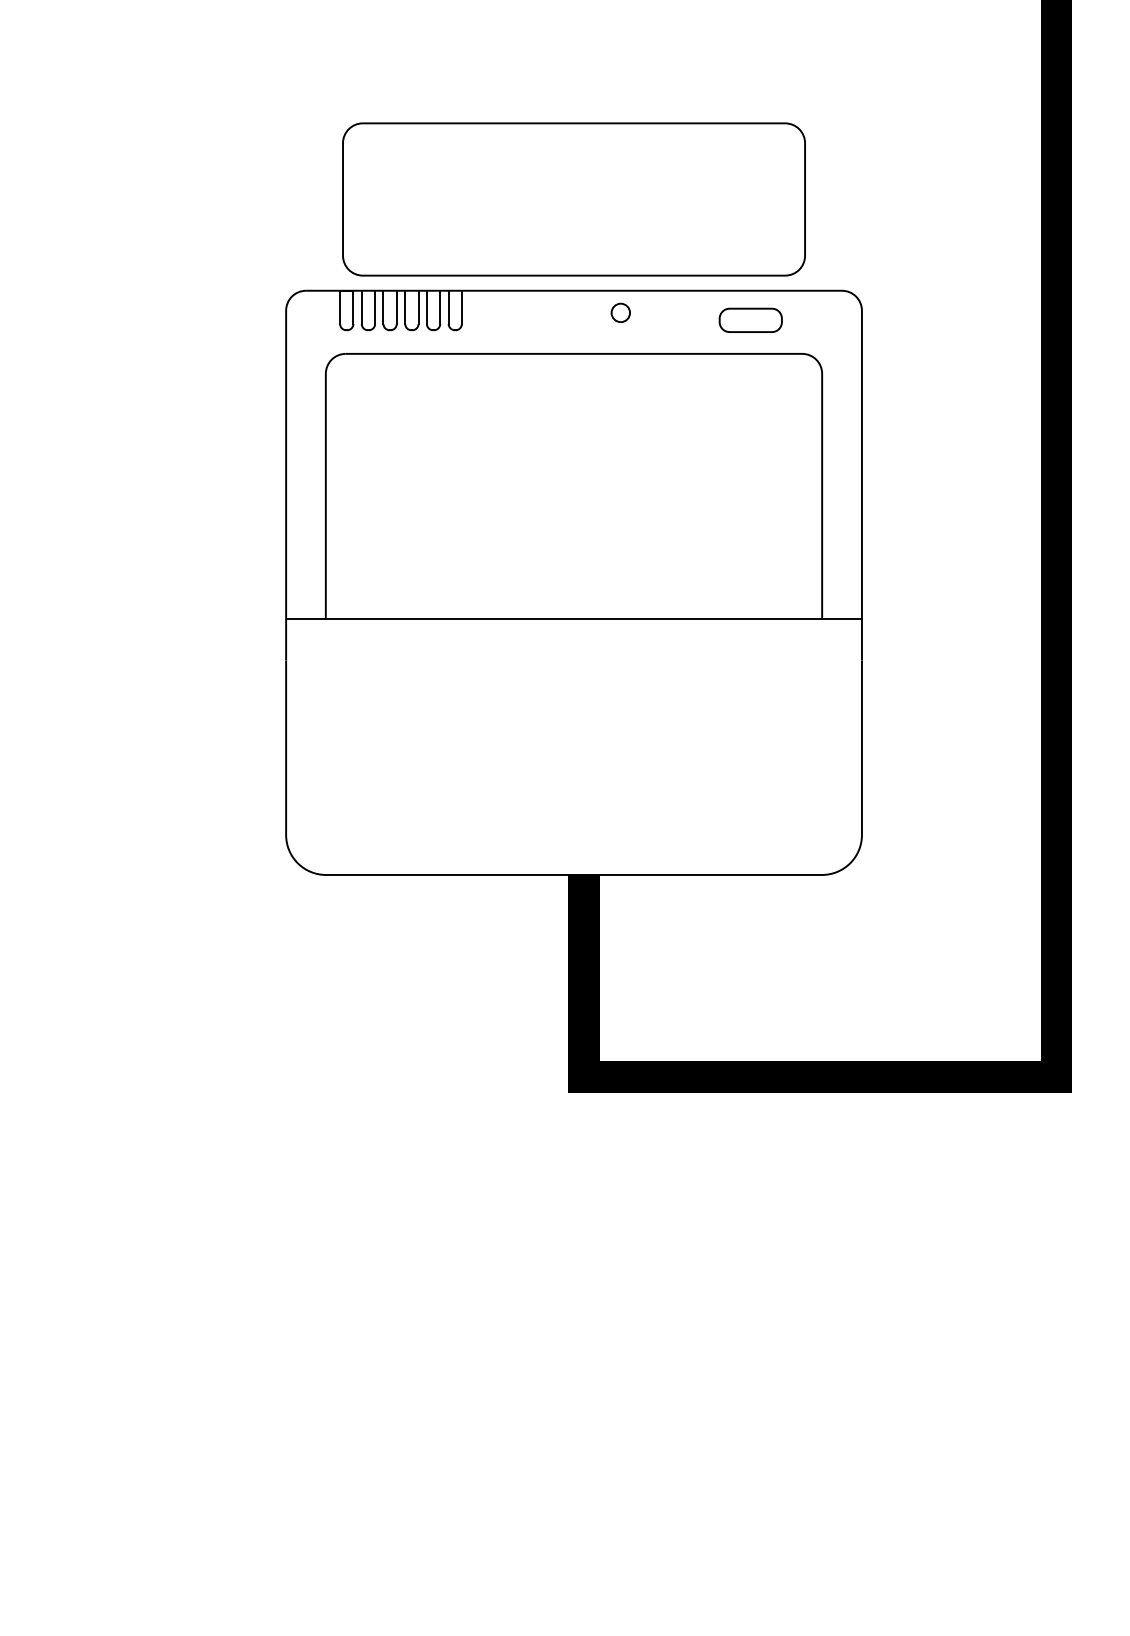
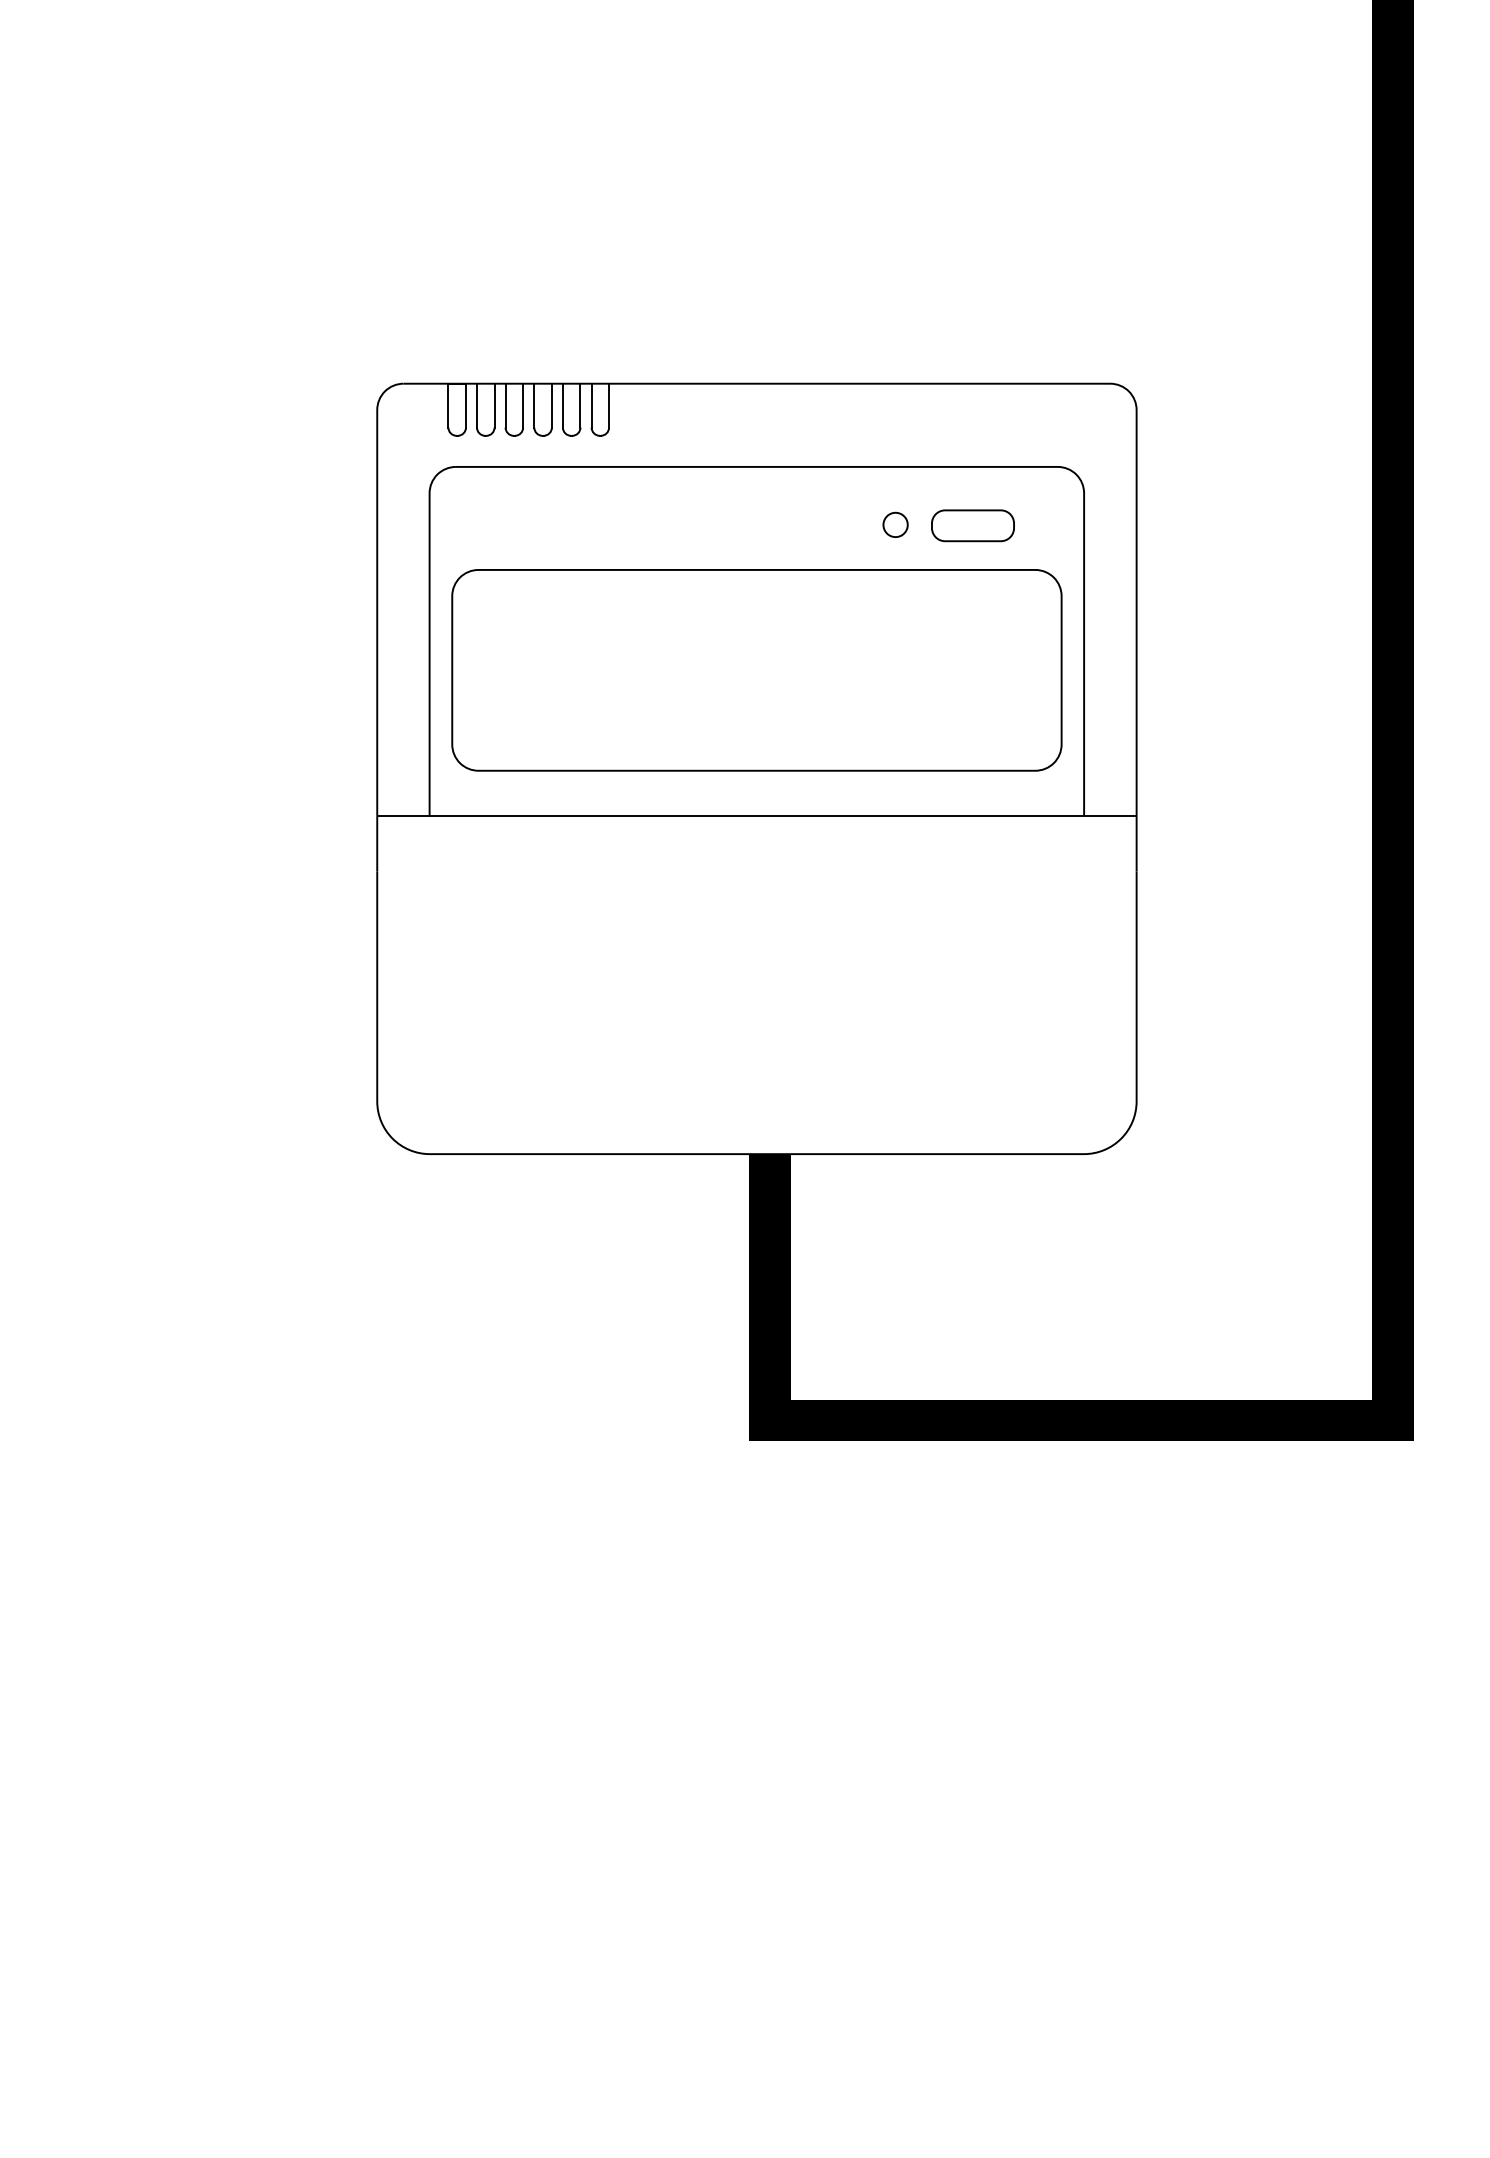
part: (573, 199) -> (756, 670), moved
circle: (620, 312) -> (895, 524), moved
part: (750, 320) -> (972, 525), moved

